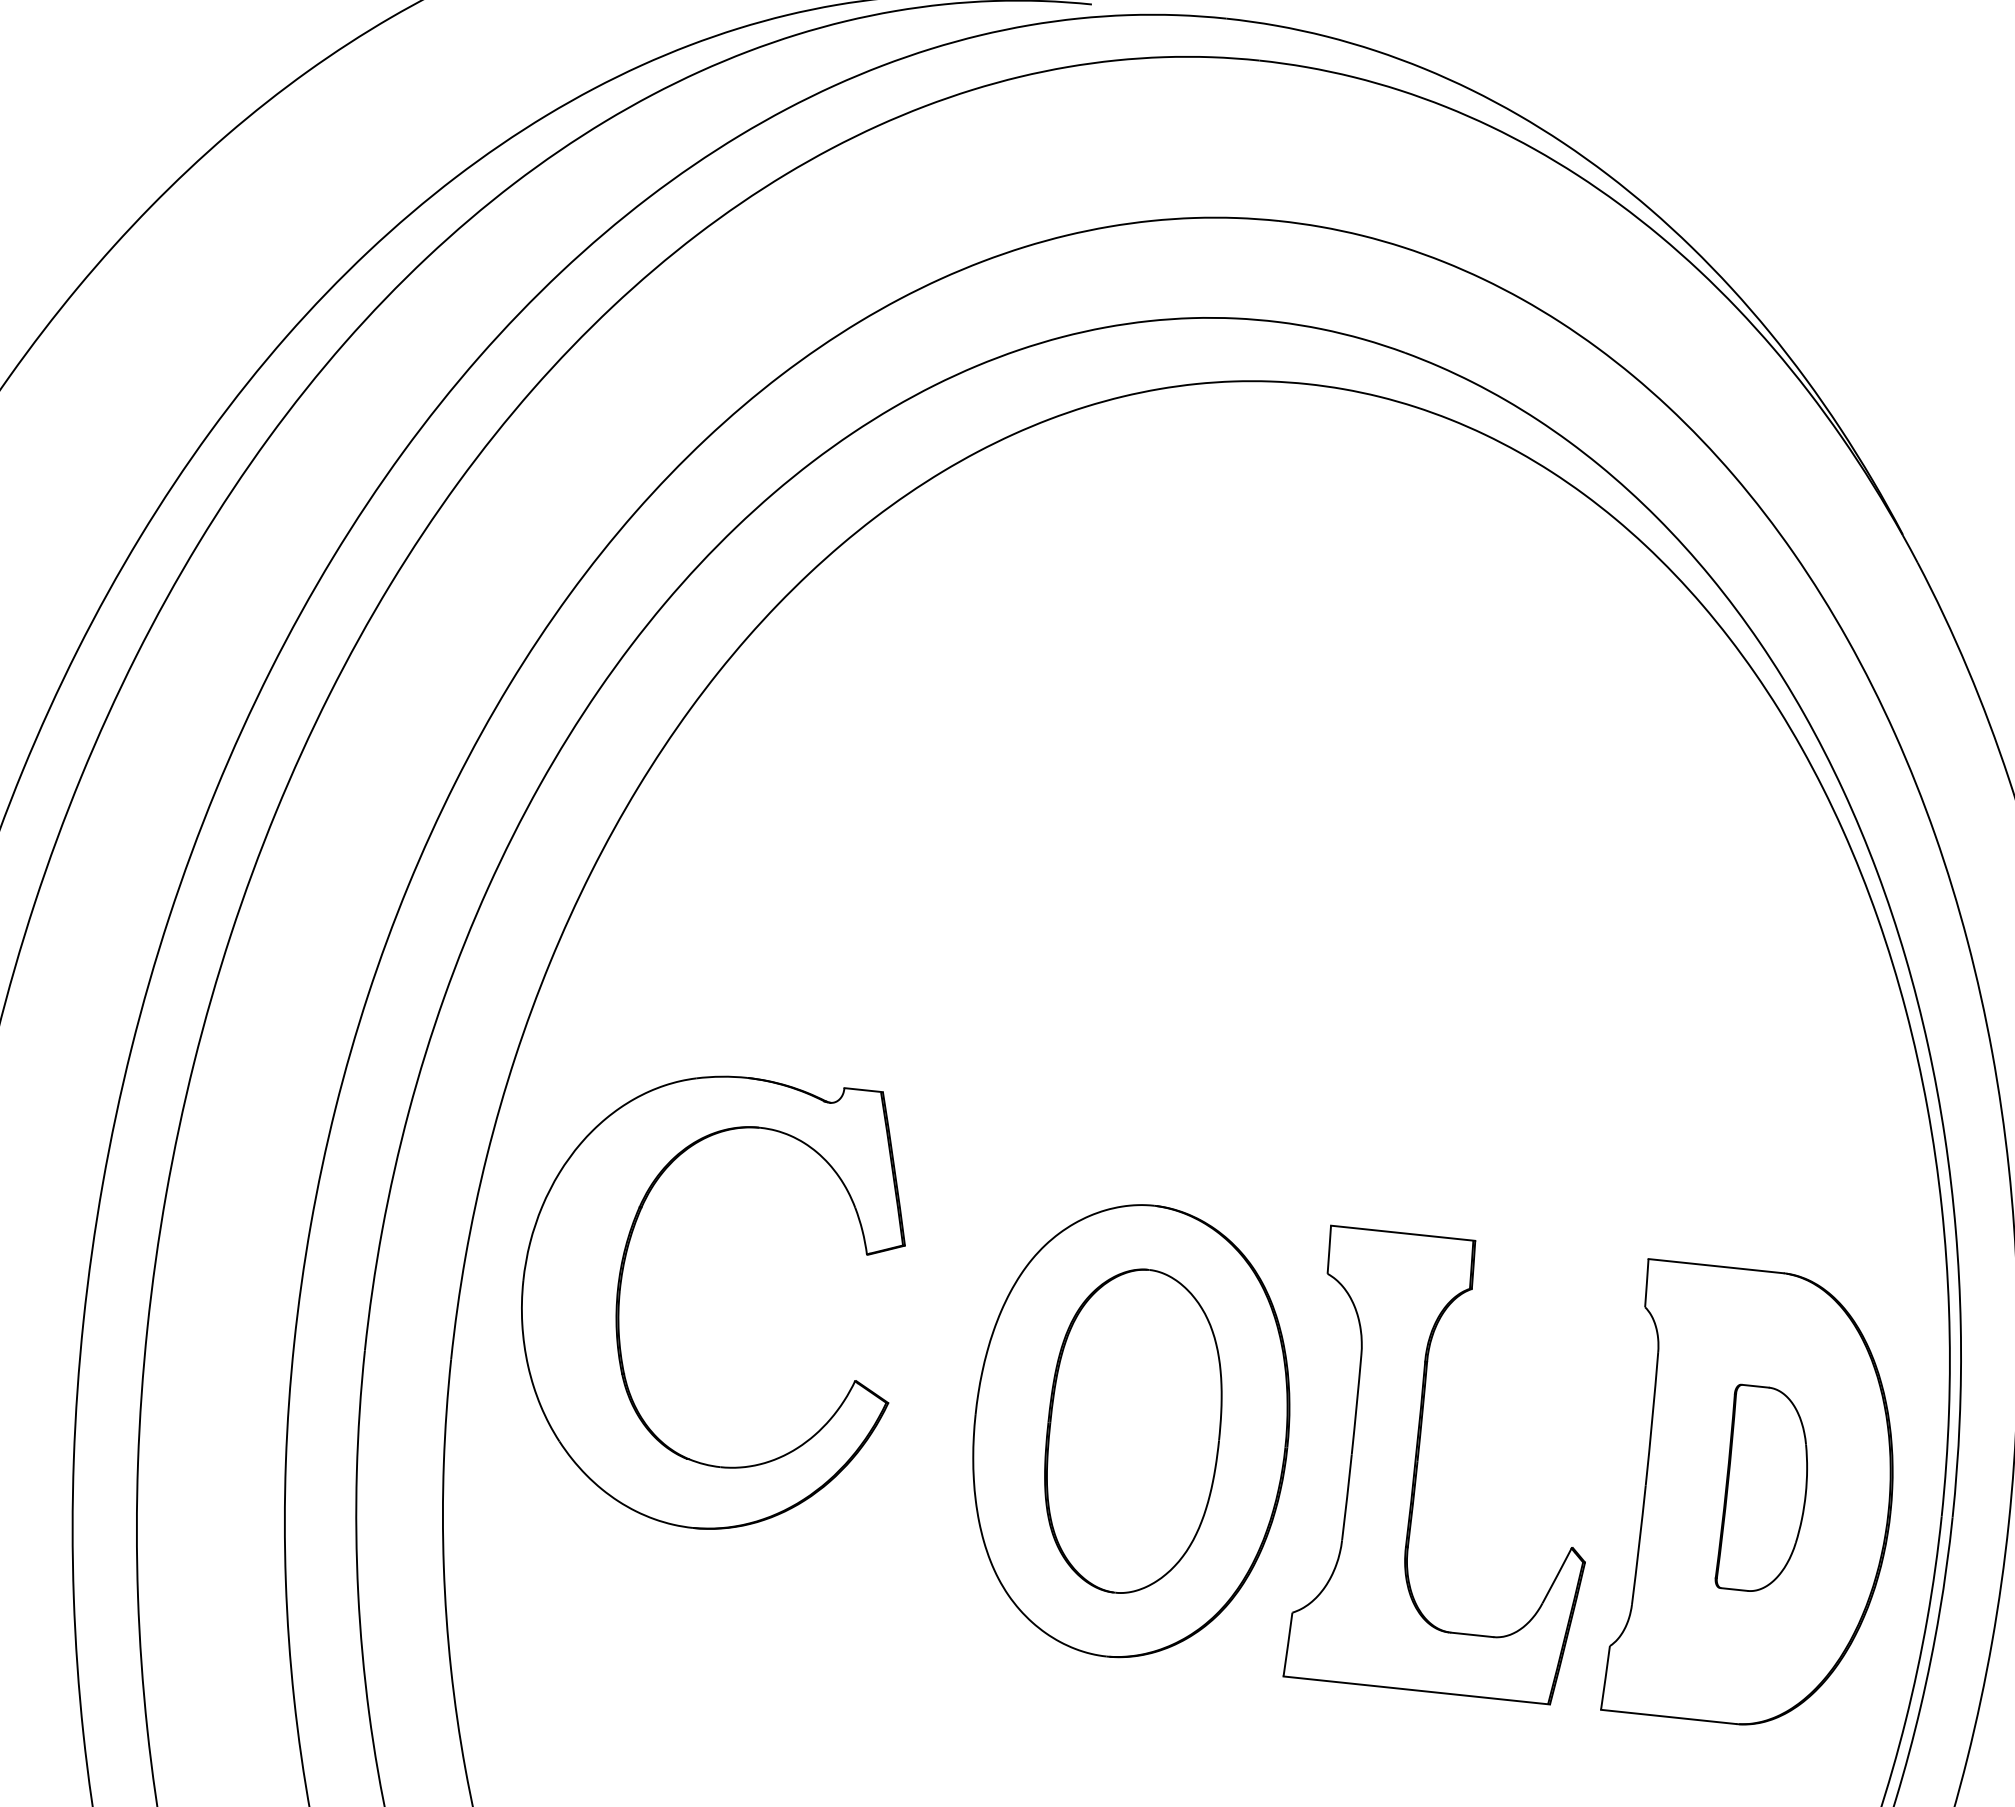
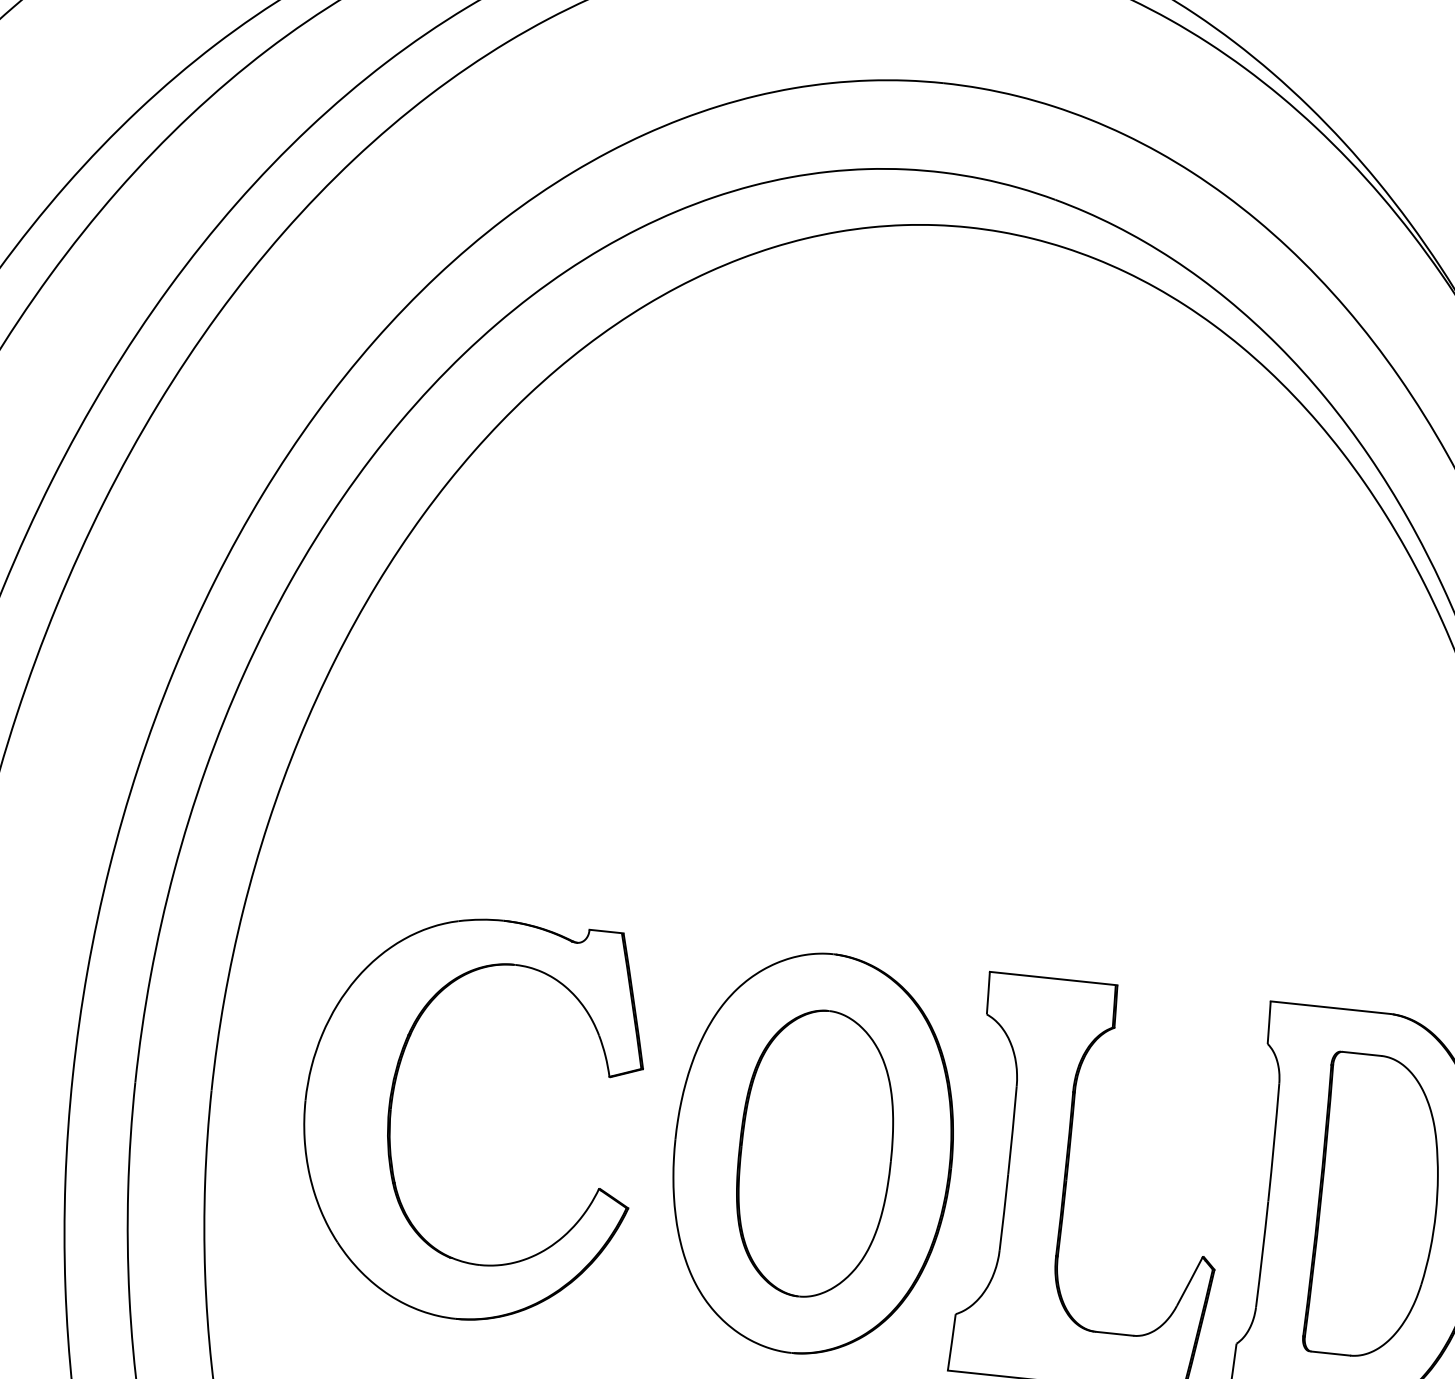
part: (620, 1298) -> (391, 1115), moved
part: (1761, 1487) -> (1370, 1203), size x1.67

